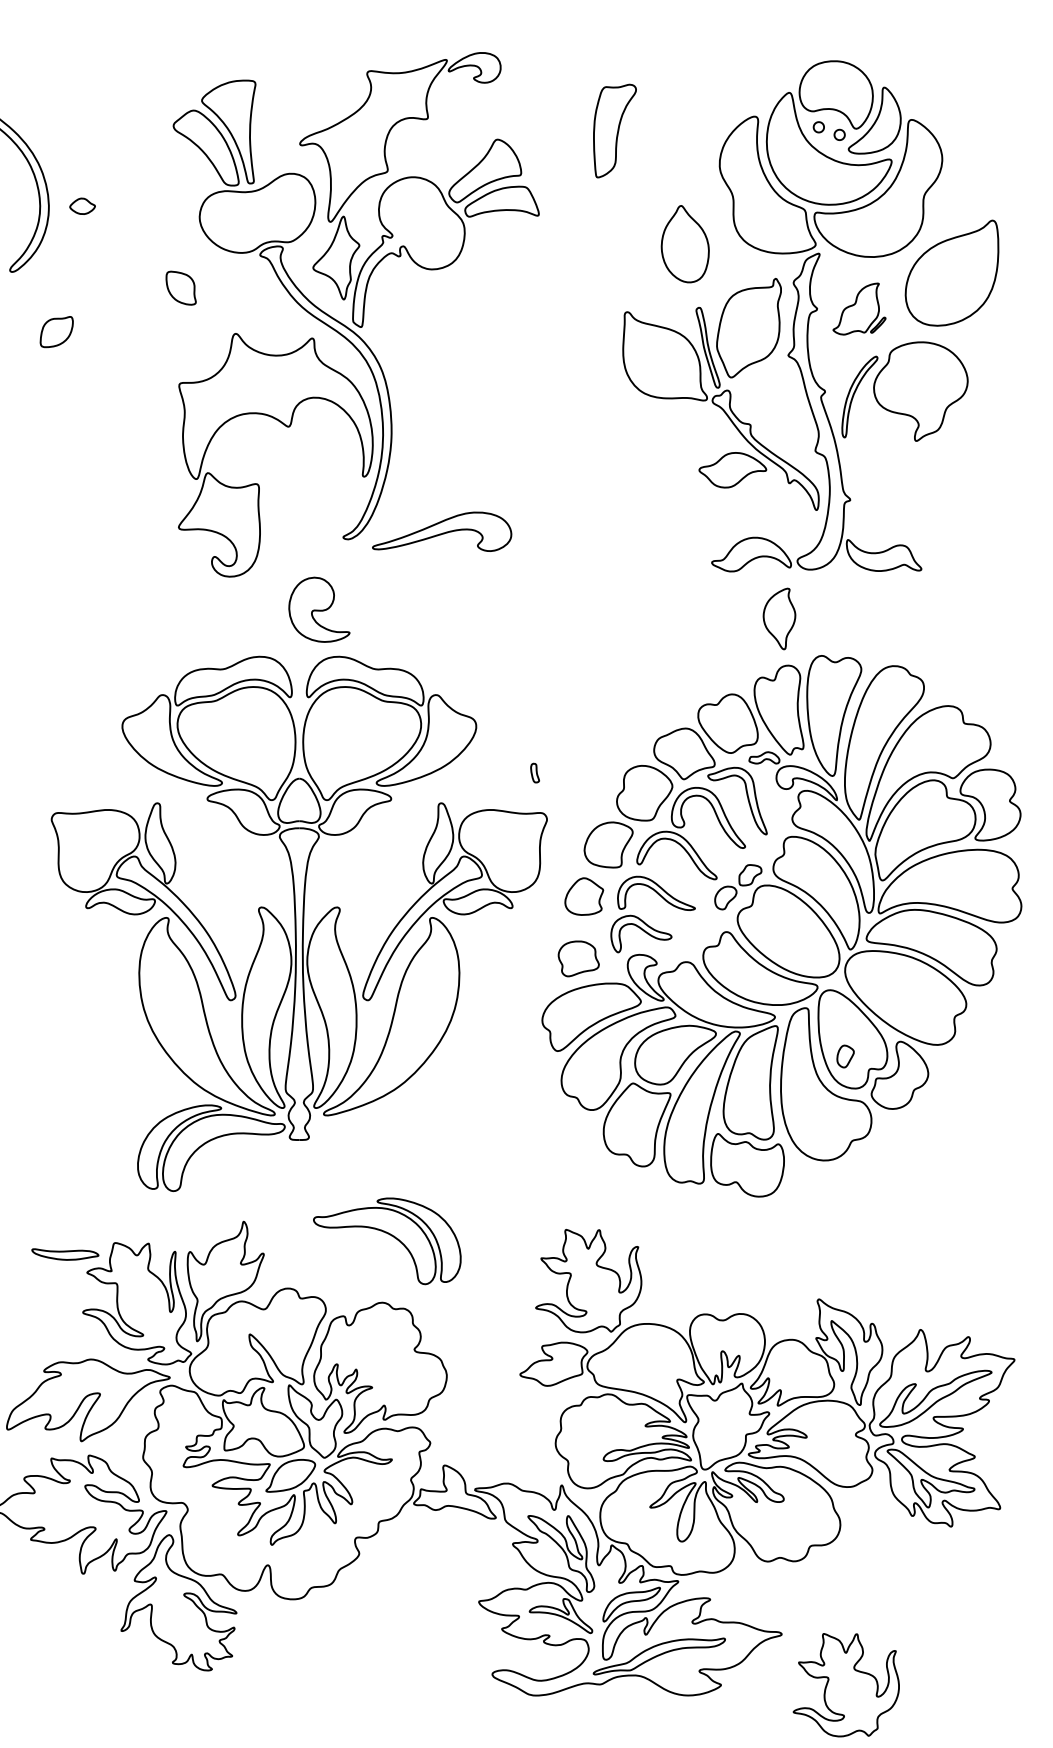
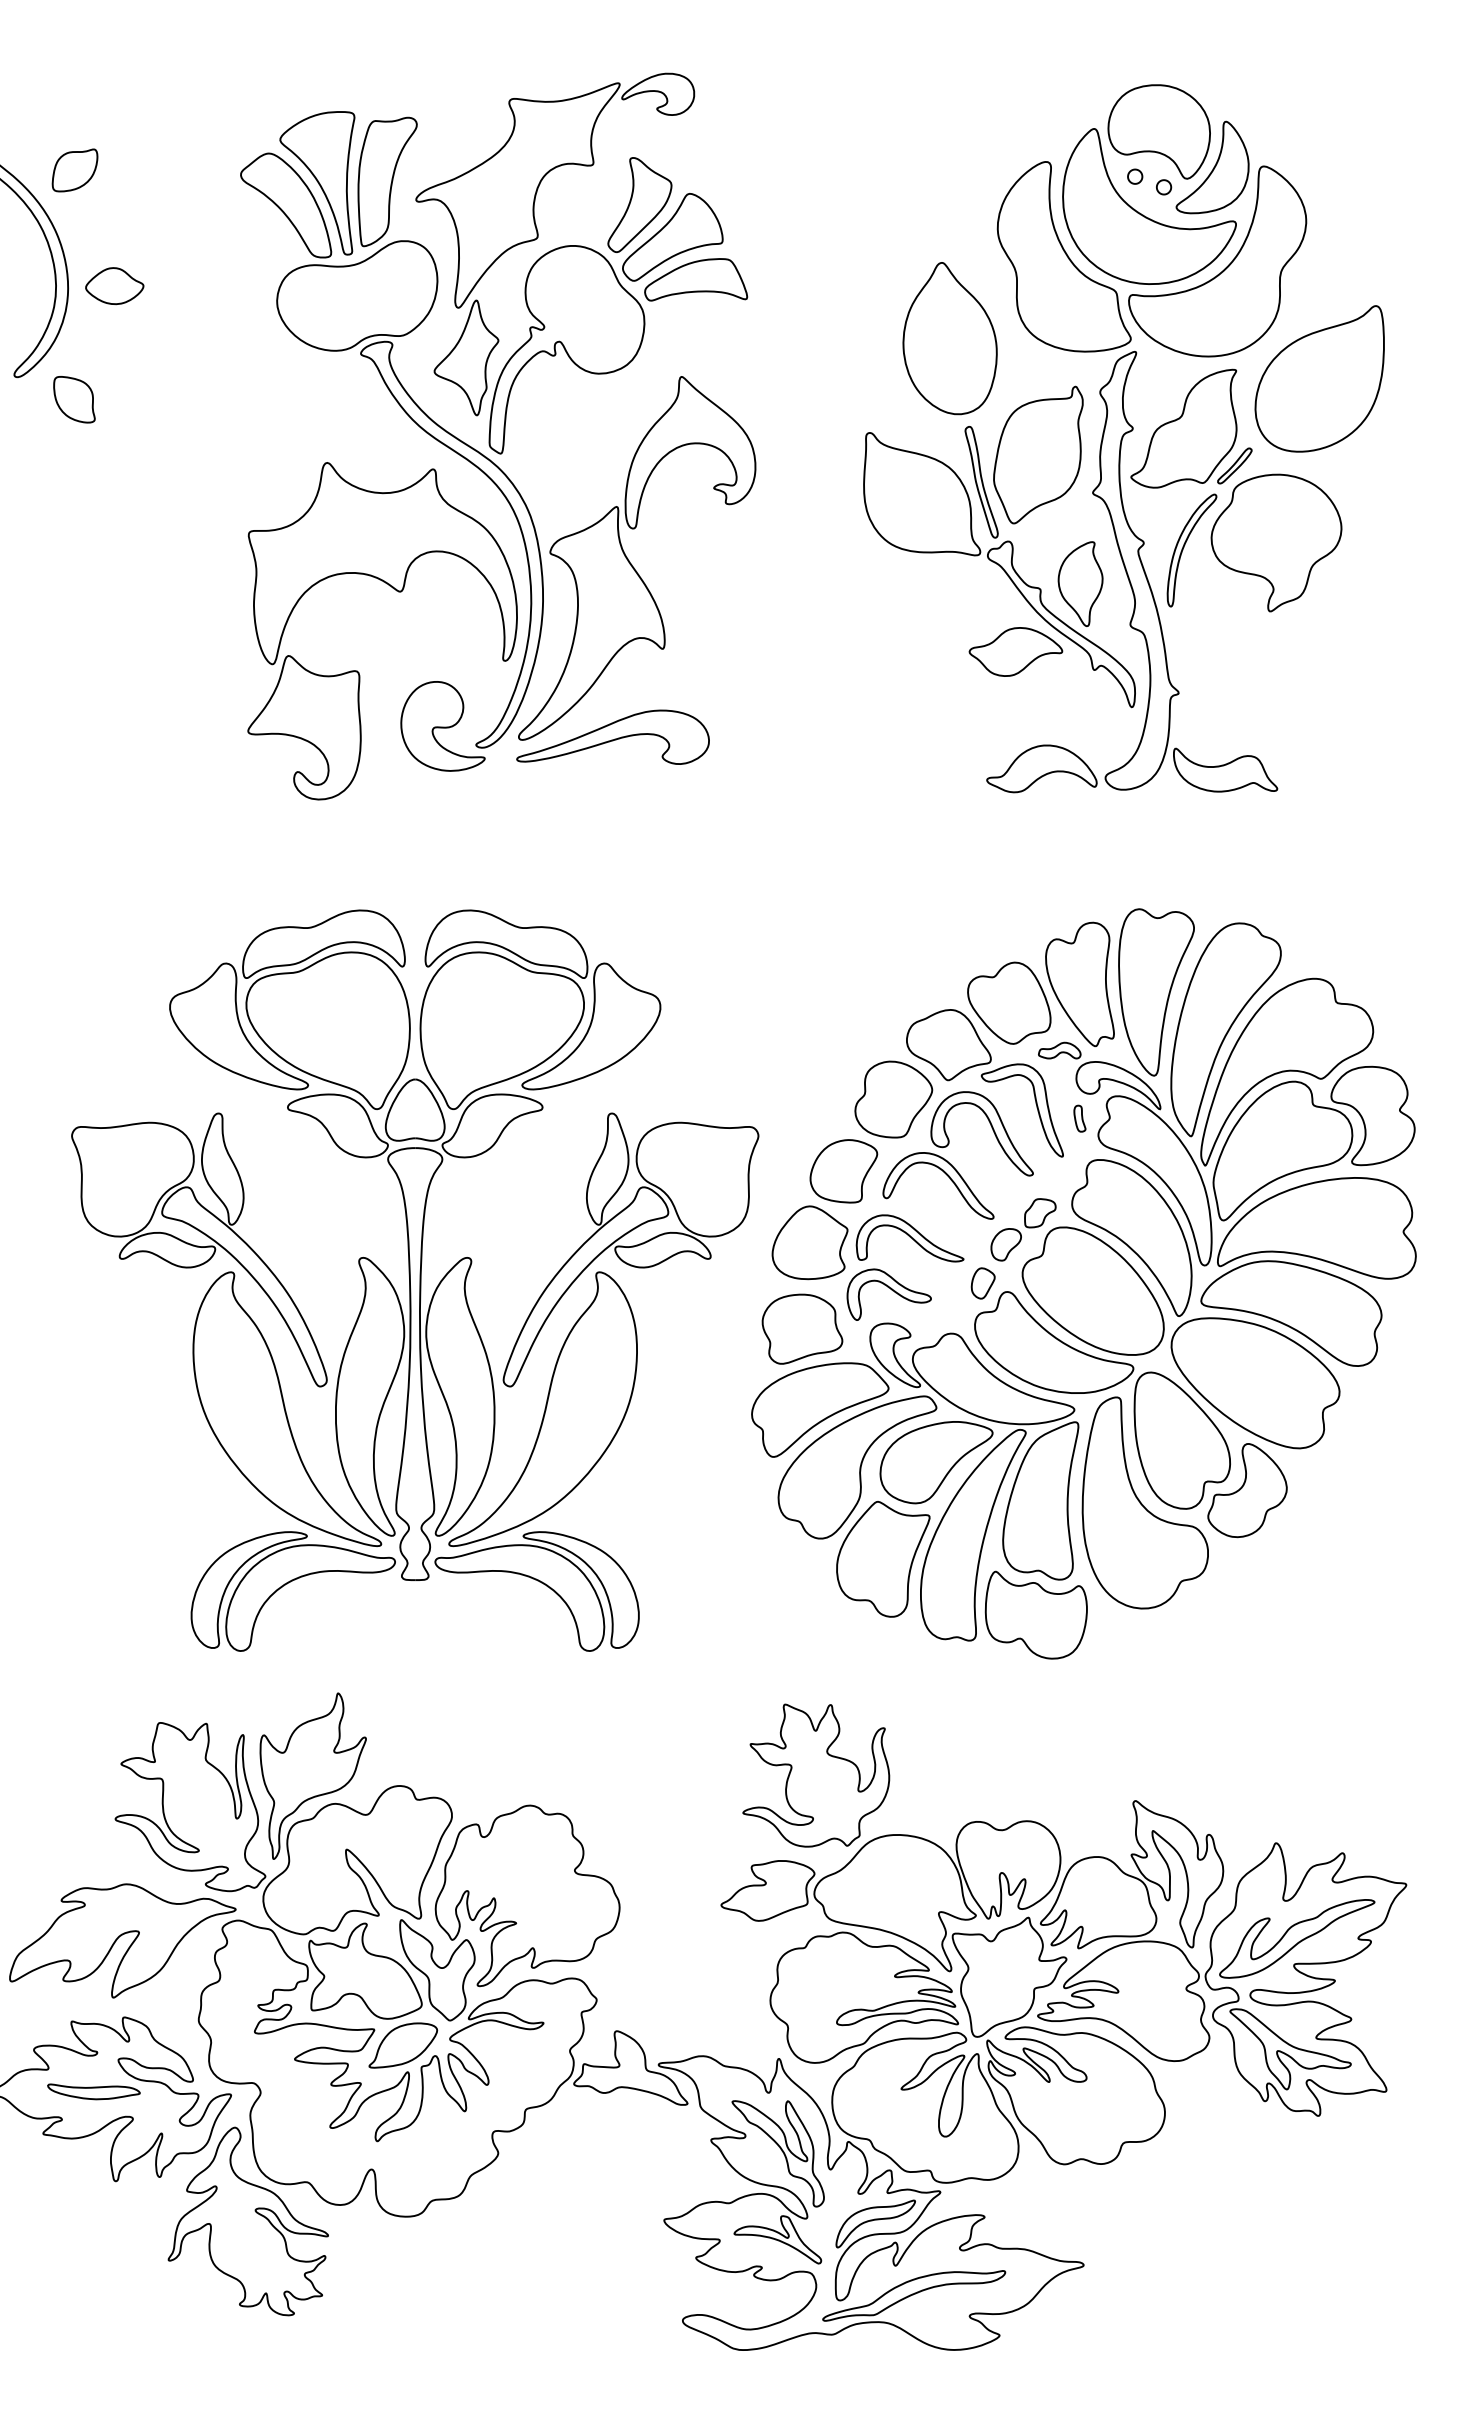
part: (614, 130) -> (387, 181), moved
part: (461, 147) -> (639, 204), added
part: (82, 206) -> (114, 286), size x1.67
part: (684, 244) -> (949, 338), size x1.43
part: (181, 288) -> (74, 399), moved
part: (859, 308) -> (1191, 428), size x1.67
part: (56, 332) -> (74, 170), moved
part: (455, 406) -> (631, 563), added
part: (319, 609) -> (442, 726), moved
part: (779, 618) -> (1080, 583), moved
part: (534, 772) -> (1079, 1118), moved
part: (583, 896) -> (809, 1242), size x1.43
part: (578, 958) -> (802, 1328), size x1.43
part: (845, 1056) -> (982, 1283), moved
part: (390, 1235) -> (541, 1583), moved
part: (65, 1254) -> (93, 2091), moved
part: (846, 1685) -> (1173, 2335), removed

